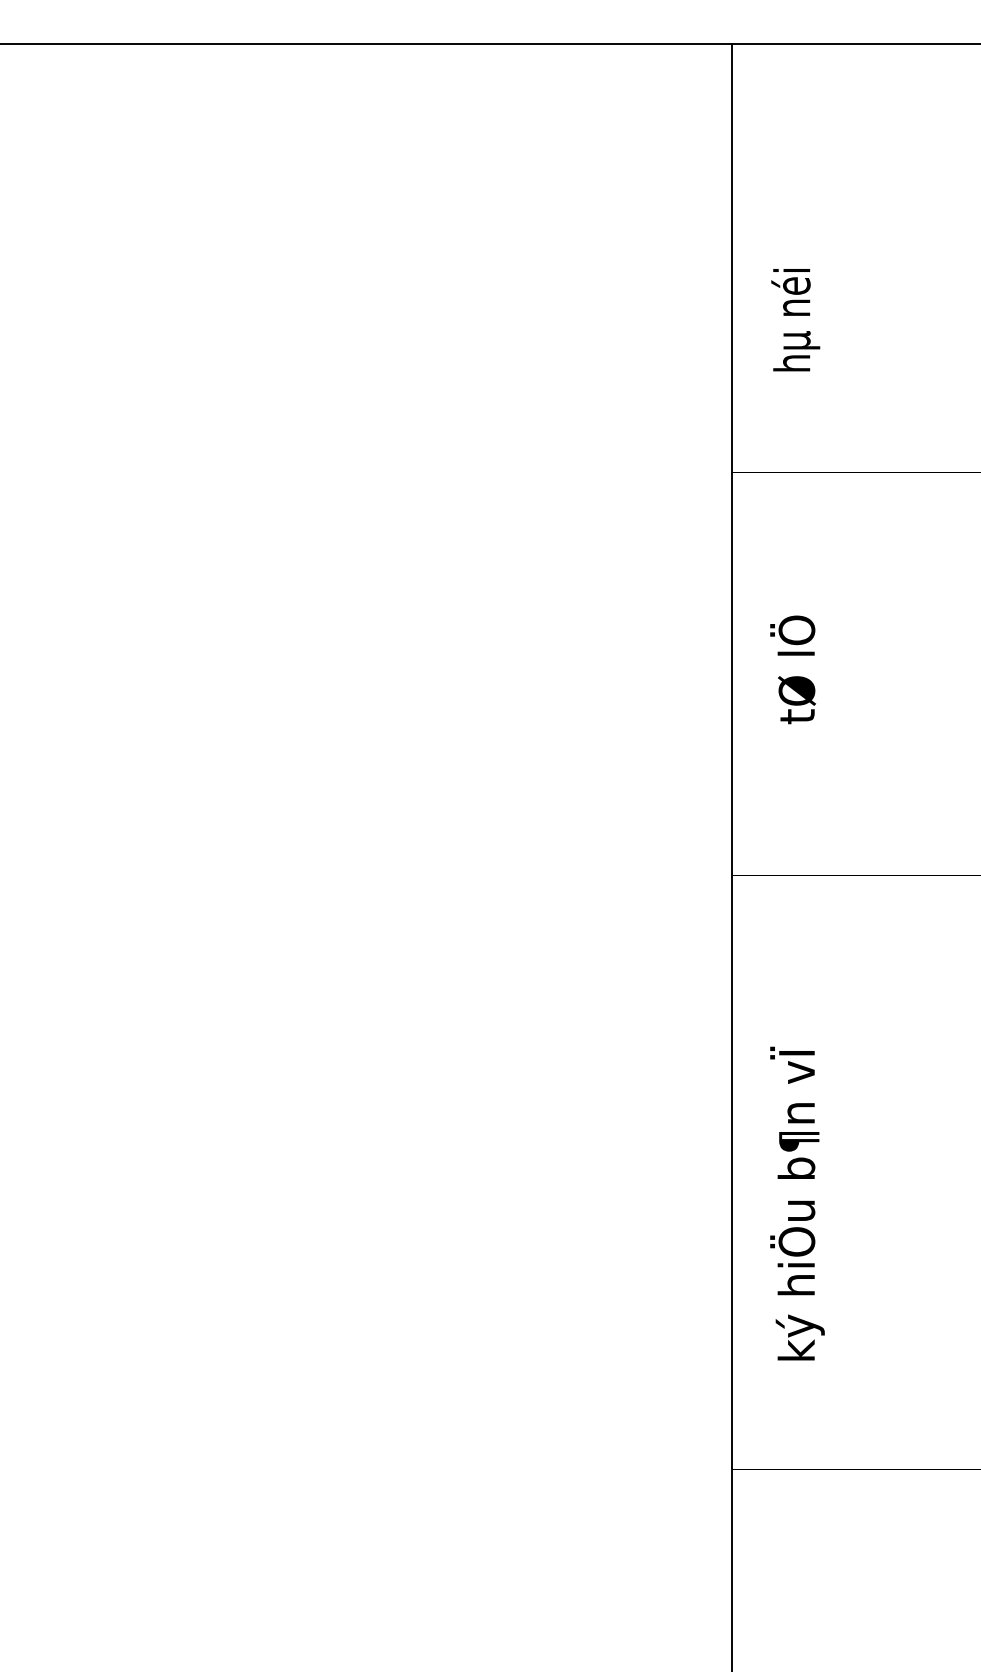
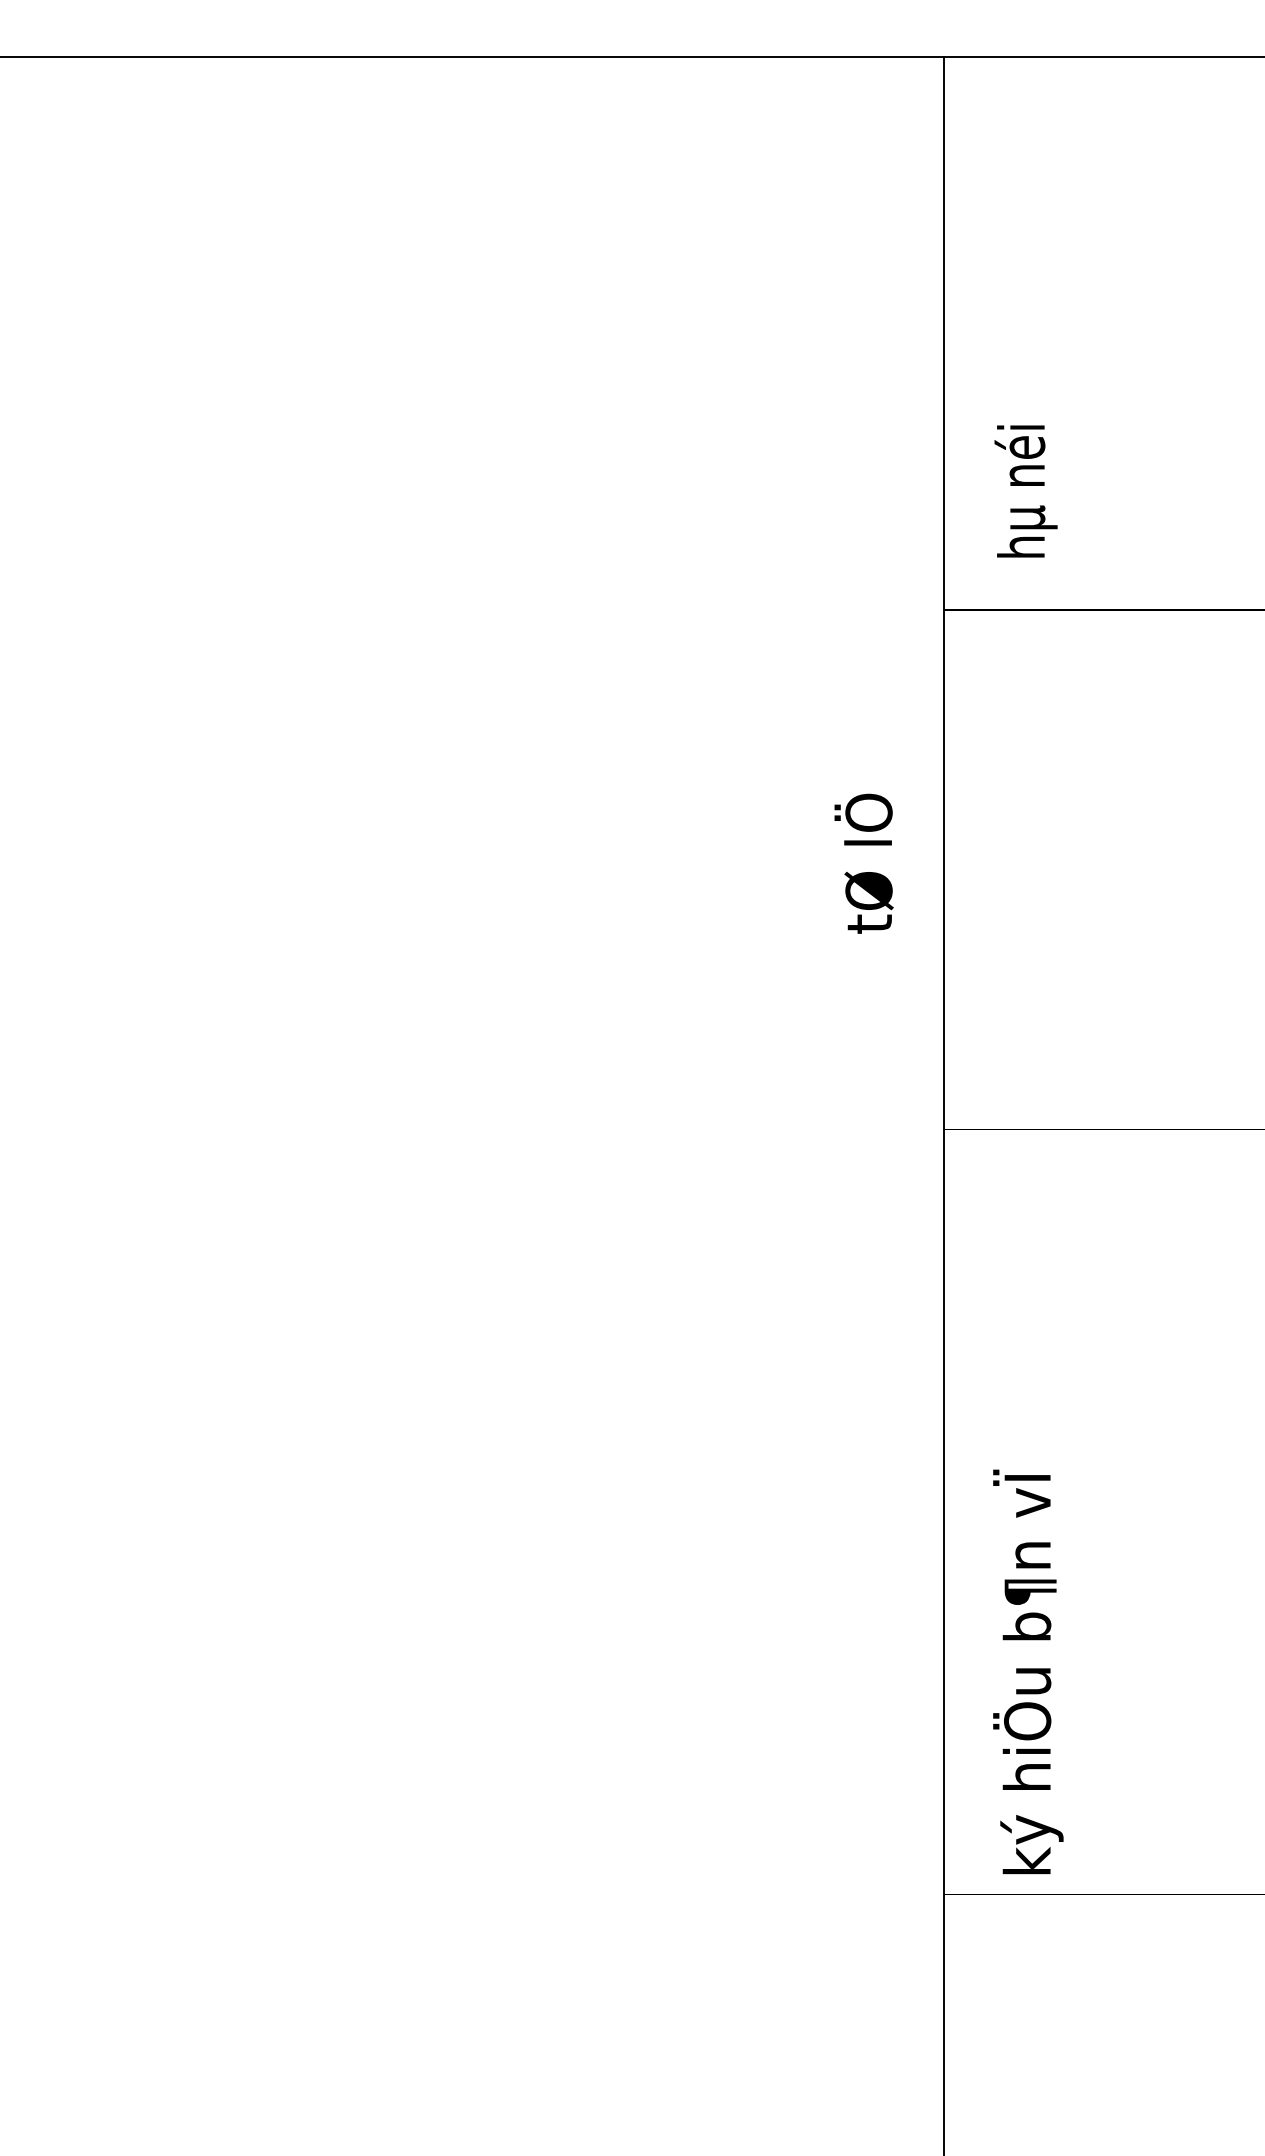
text: (795, 320) -> (1025, 491), moved
text: (792, 669) -> (863, 863), moved
text: (797, 1203) -> (1028, 1671), moved

